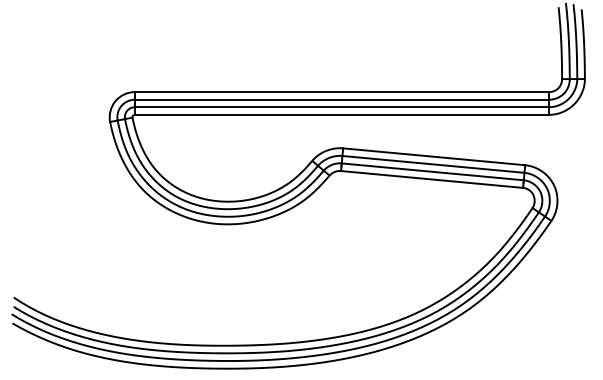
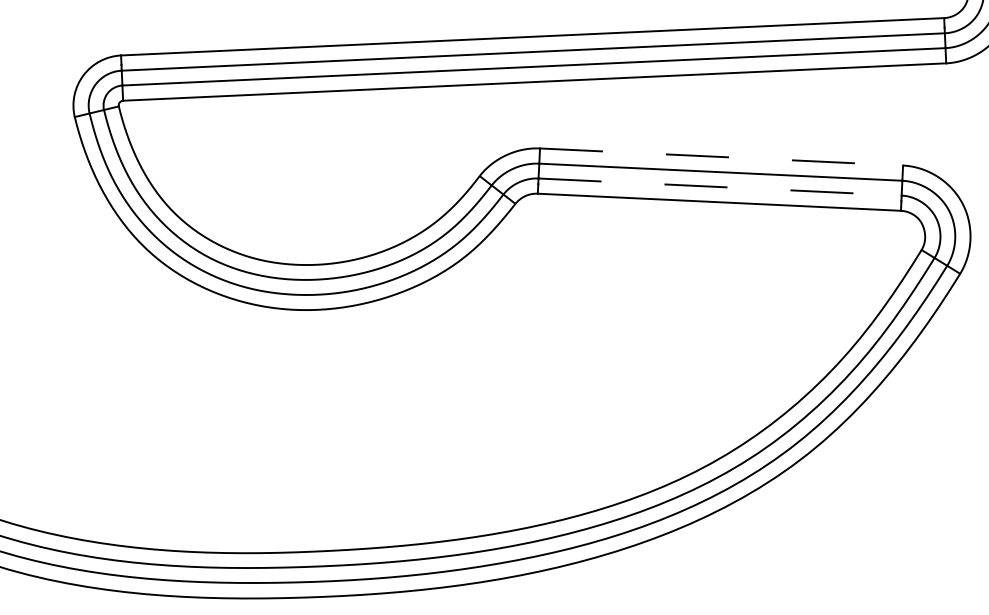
line: (434, 156) -> (722, 156), solid -> dashed
line: (433, 171) -> (721, 186), solid -> dashed

